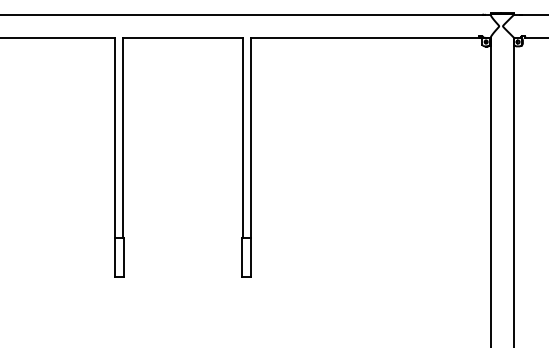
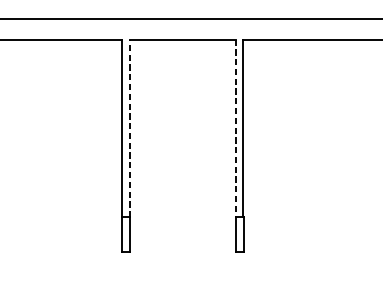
line: (123, 137) -> (129, 128), solid -> dashed
line: (242, 138) -> (235, 128), solid -> dashed

